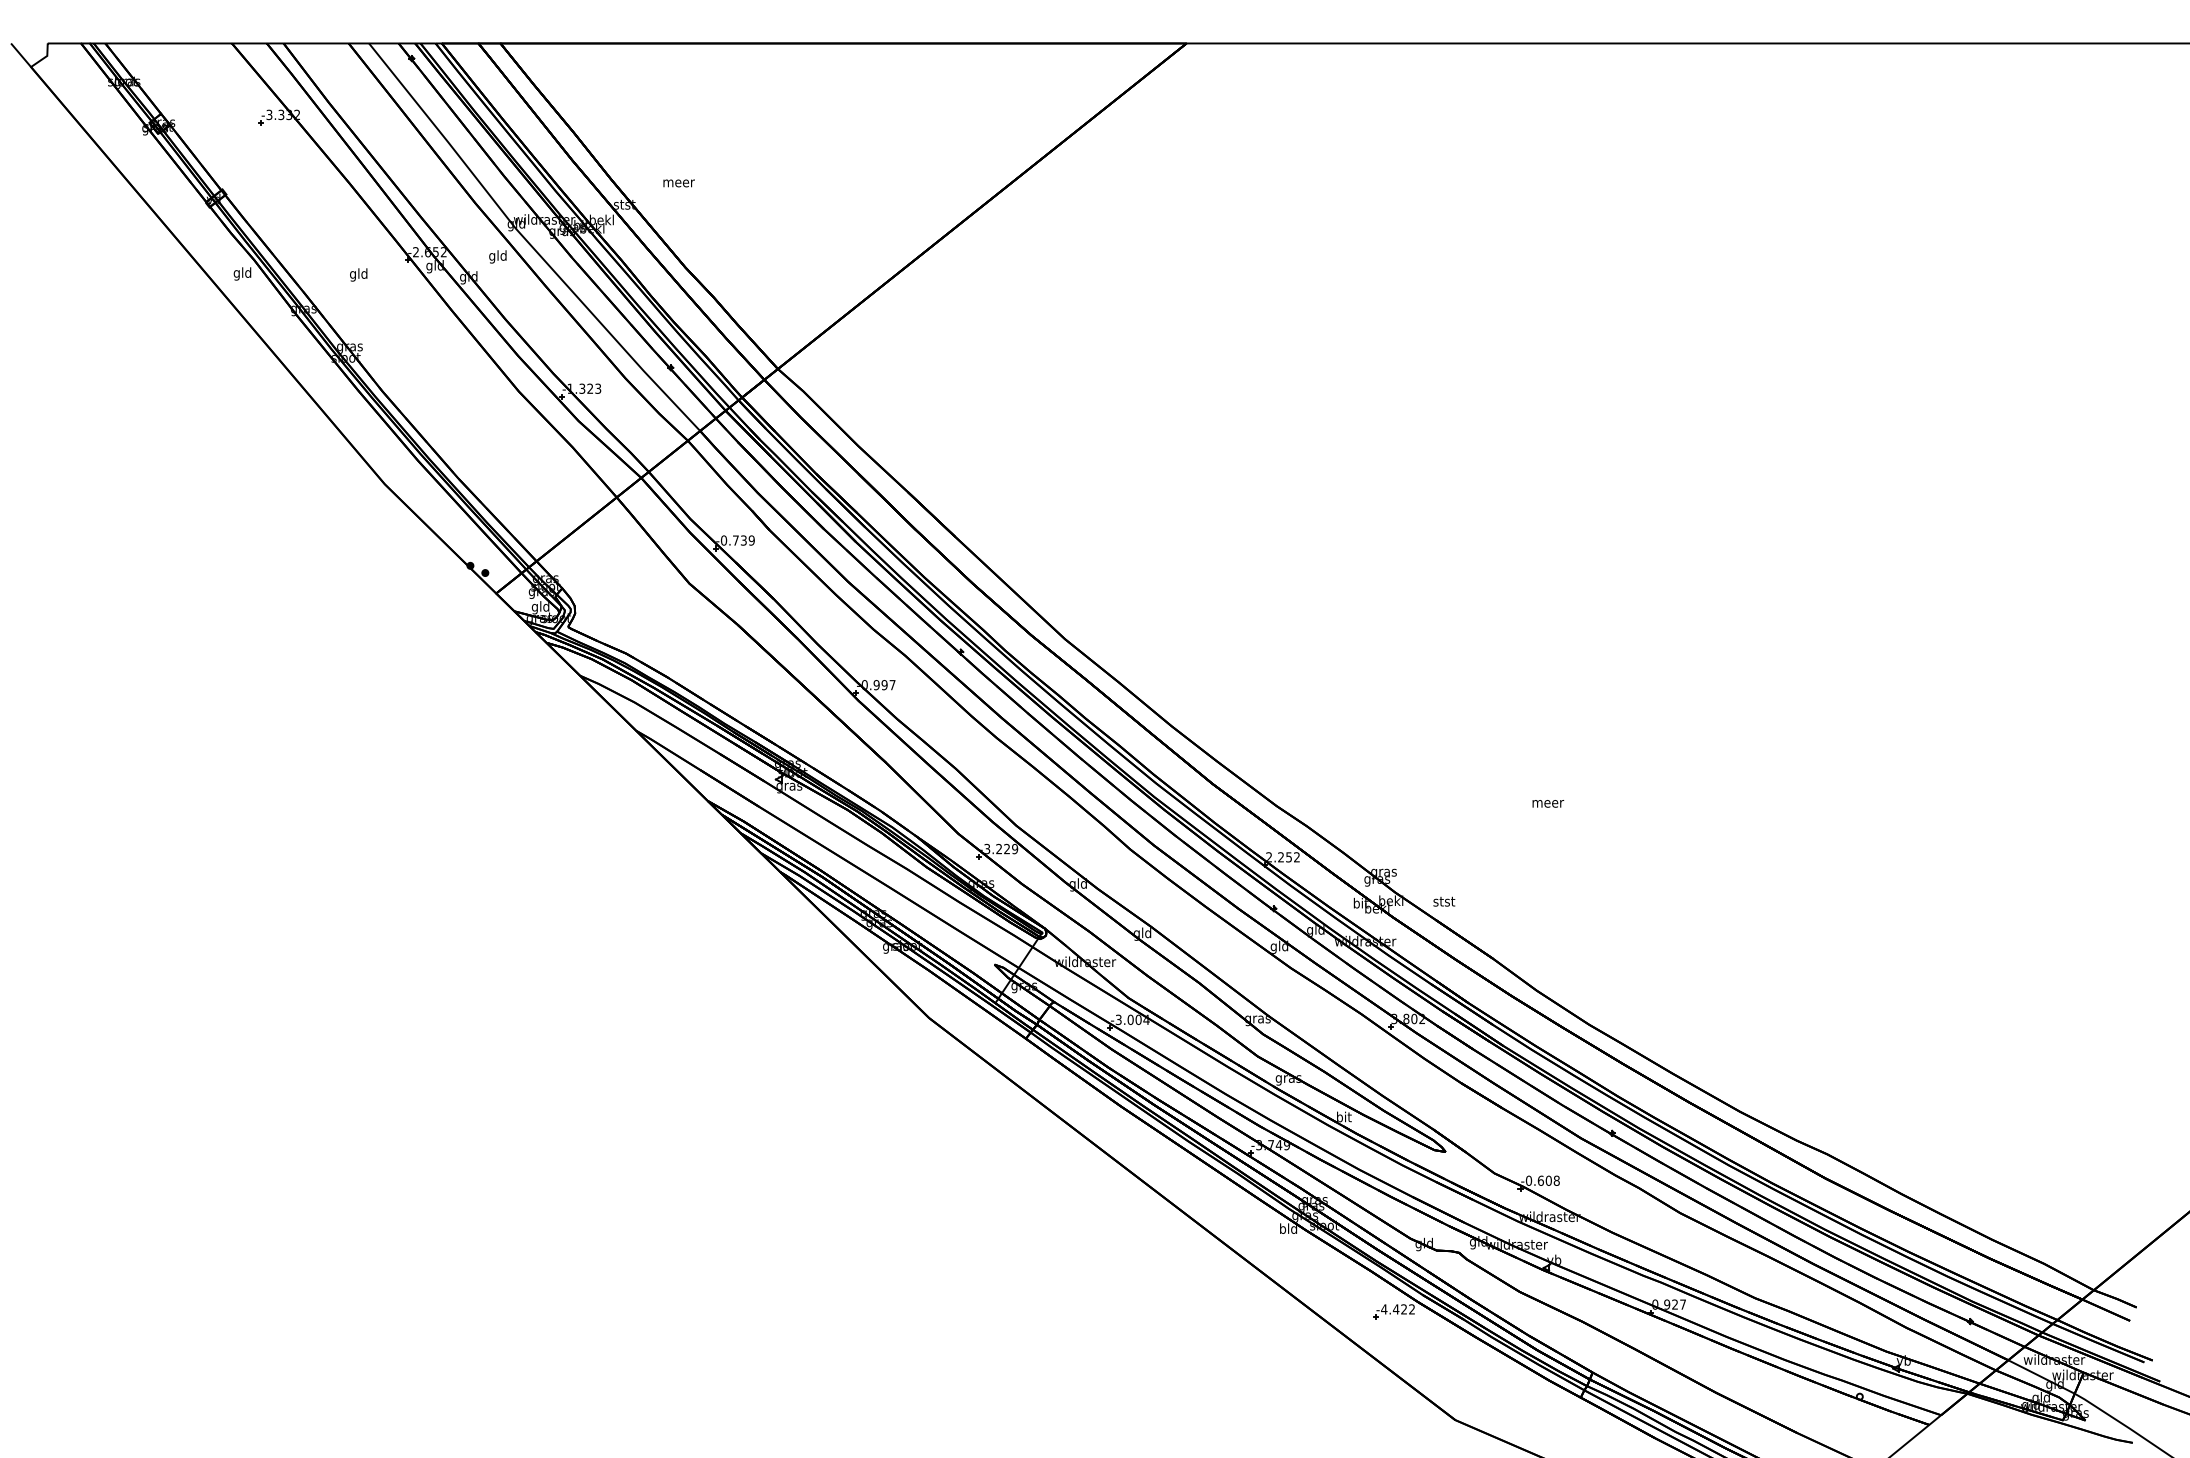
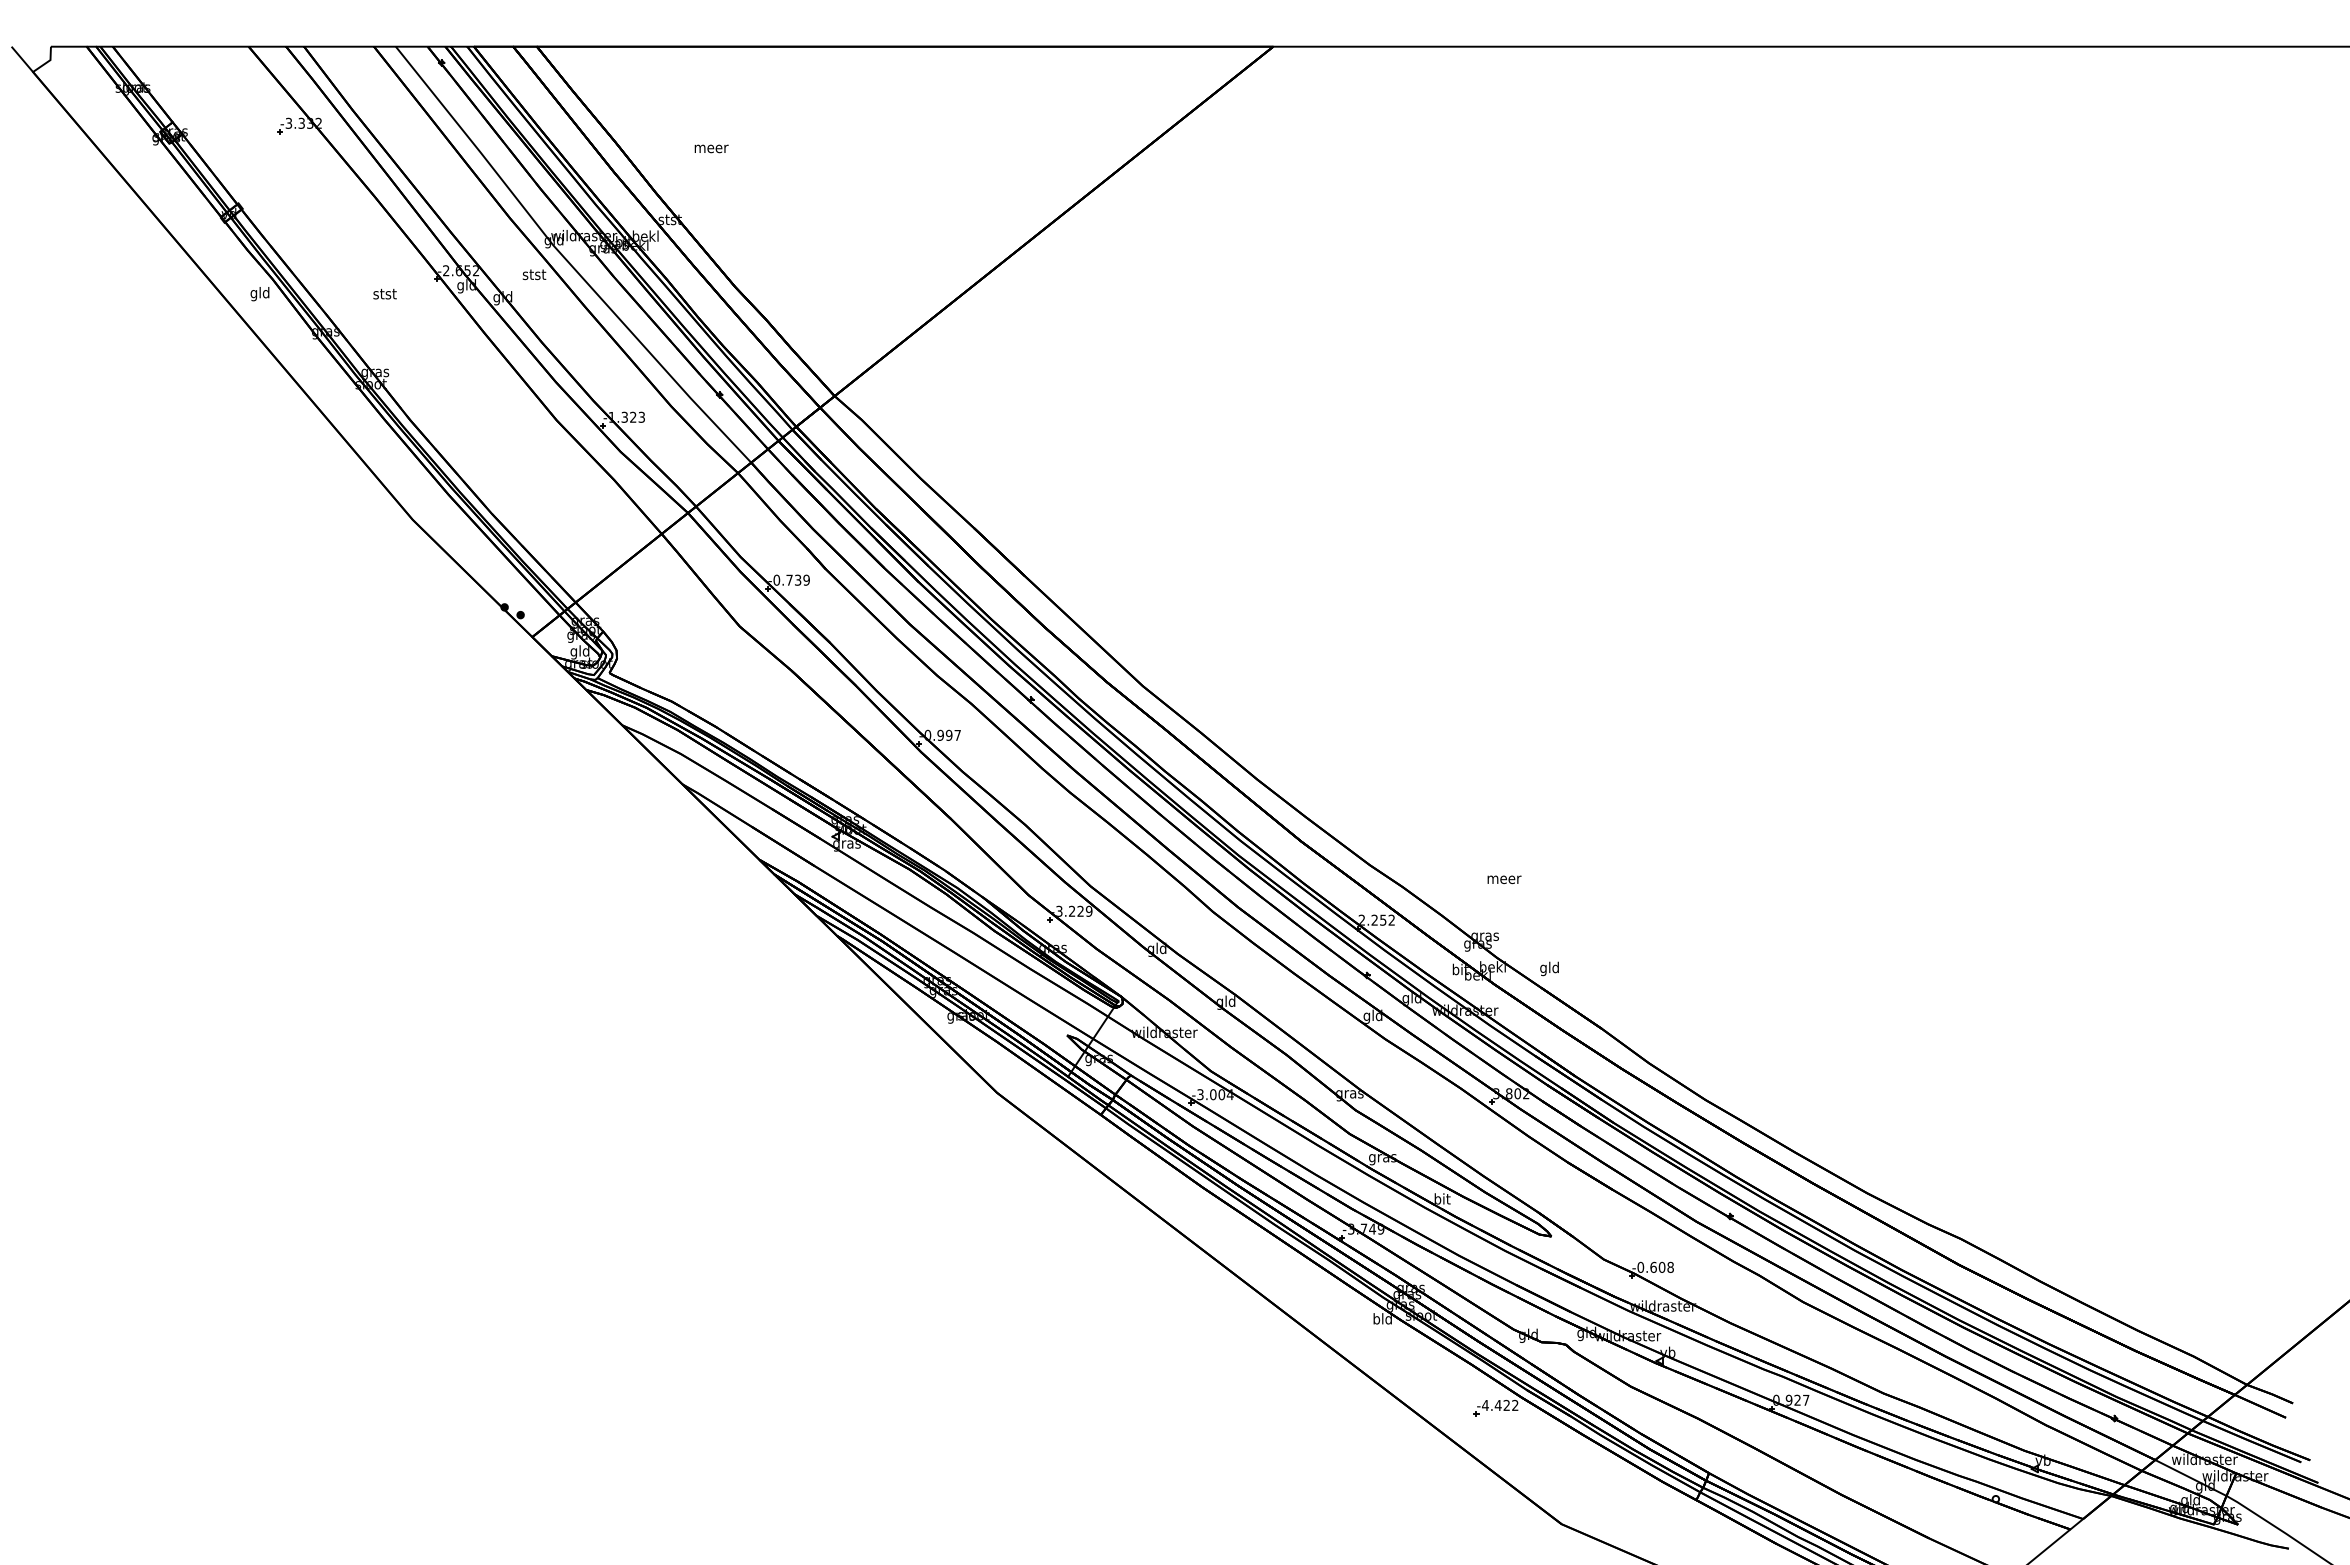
text: (678, 183) -> (711, 148), moved
text: (498, 256) -> (534, 275), gld -> stst
text: (358, 275) -> (384, 295), gld -> stst
text: (1548, 803) -> (1504, 879), moved
text: (1443, 902) -> (1549, 968), stst -> gld

